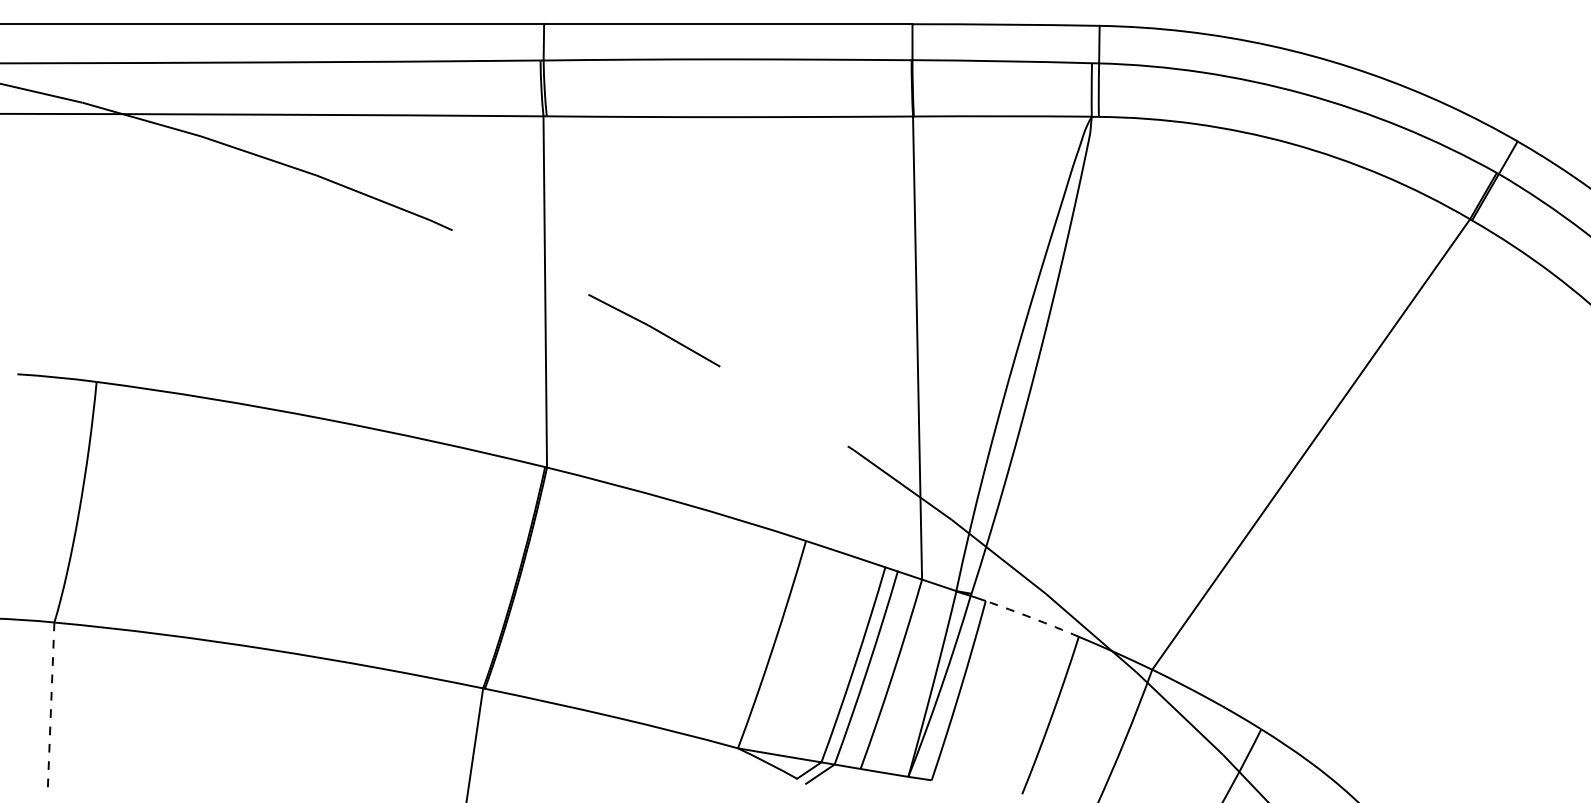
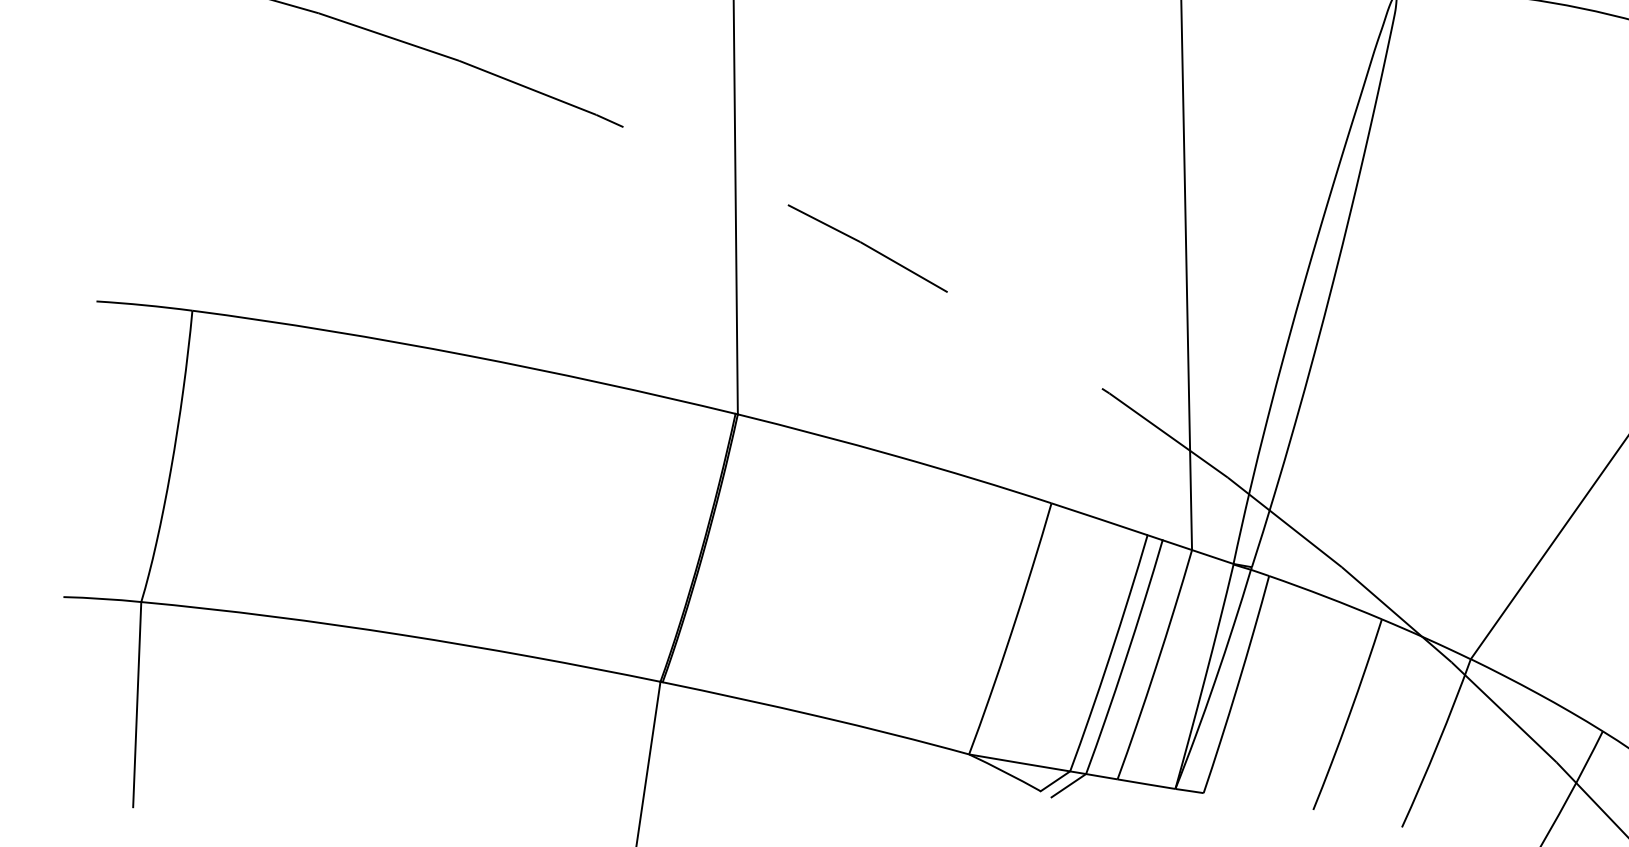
arc: (1032, 618) -> (1325, 597), dashed -> solid
line: (51, 707) -> (137, 704), dashed -> solid

